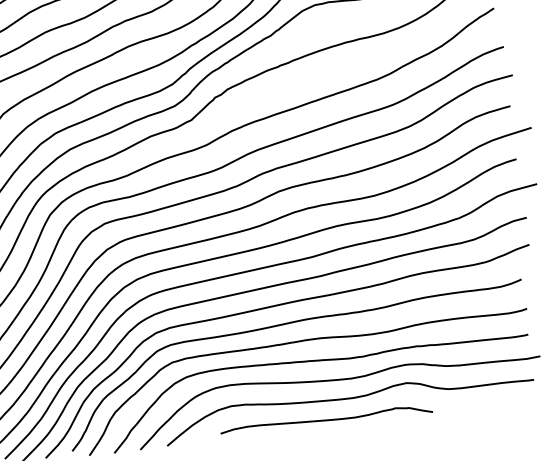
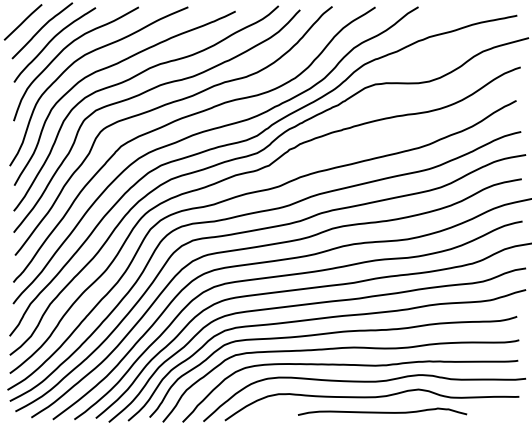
curve: (326, 418) -> (382, 411), moved

